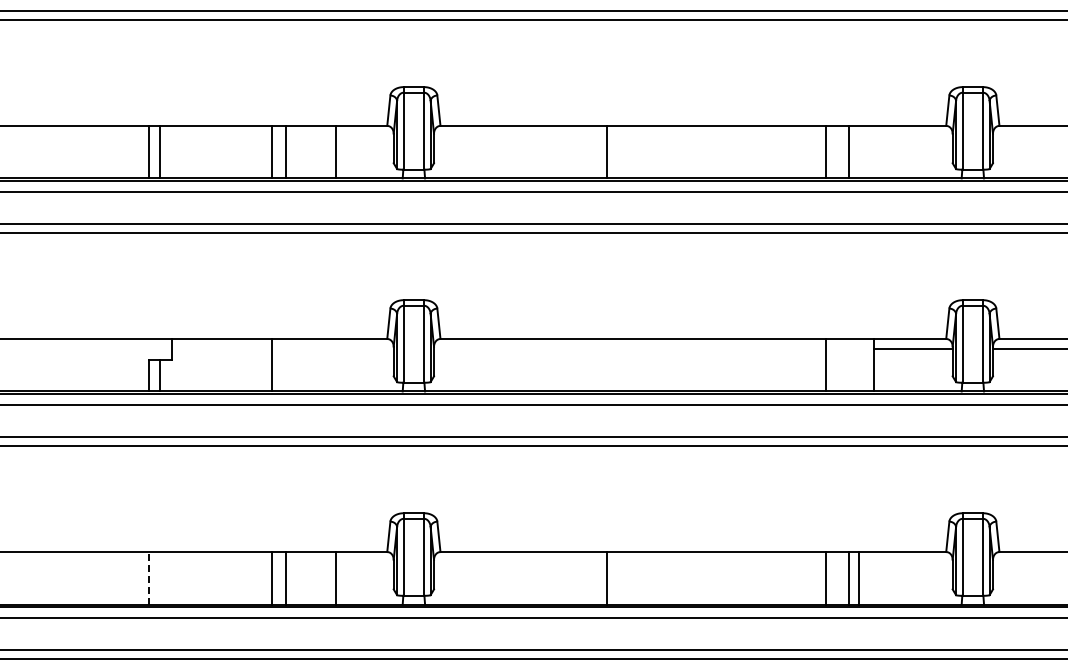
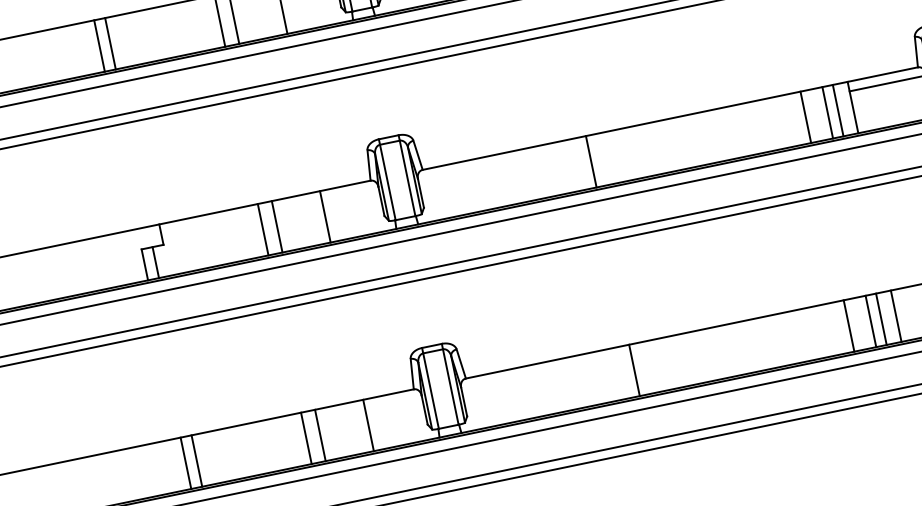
line: (286, 364) -> (277, 226), added
line: (335, 364) -> (325, 216), added
line: (607, 364) -> (591, 161), added
line: (848, 364) -> (827, 112), added
line: (859, 364) -> (838, 109), added
line: (149, 577) -> (186, 462), dashed -> solid
line: (160, 578) -> (197, 461), added
line: (874, 578) -> (896, 316), added

